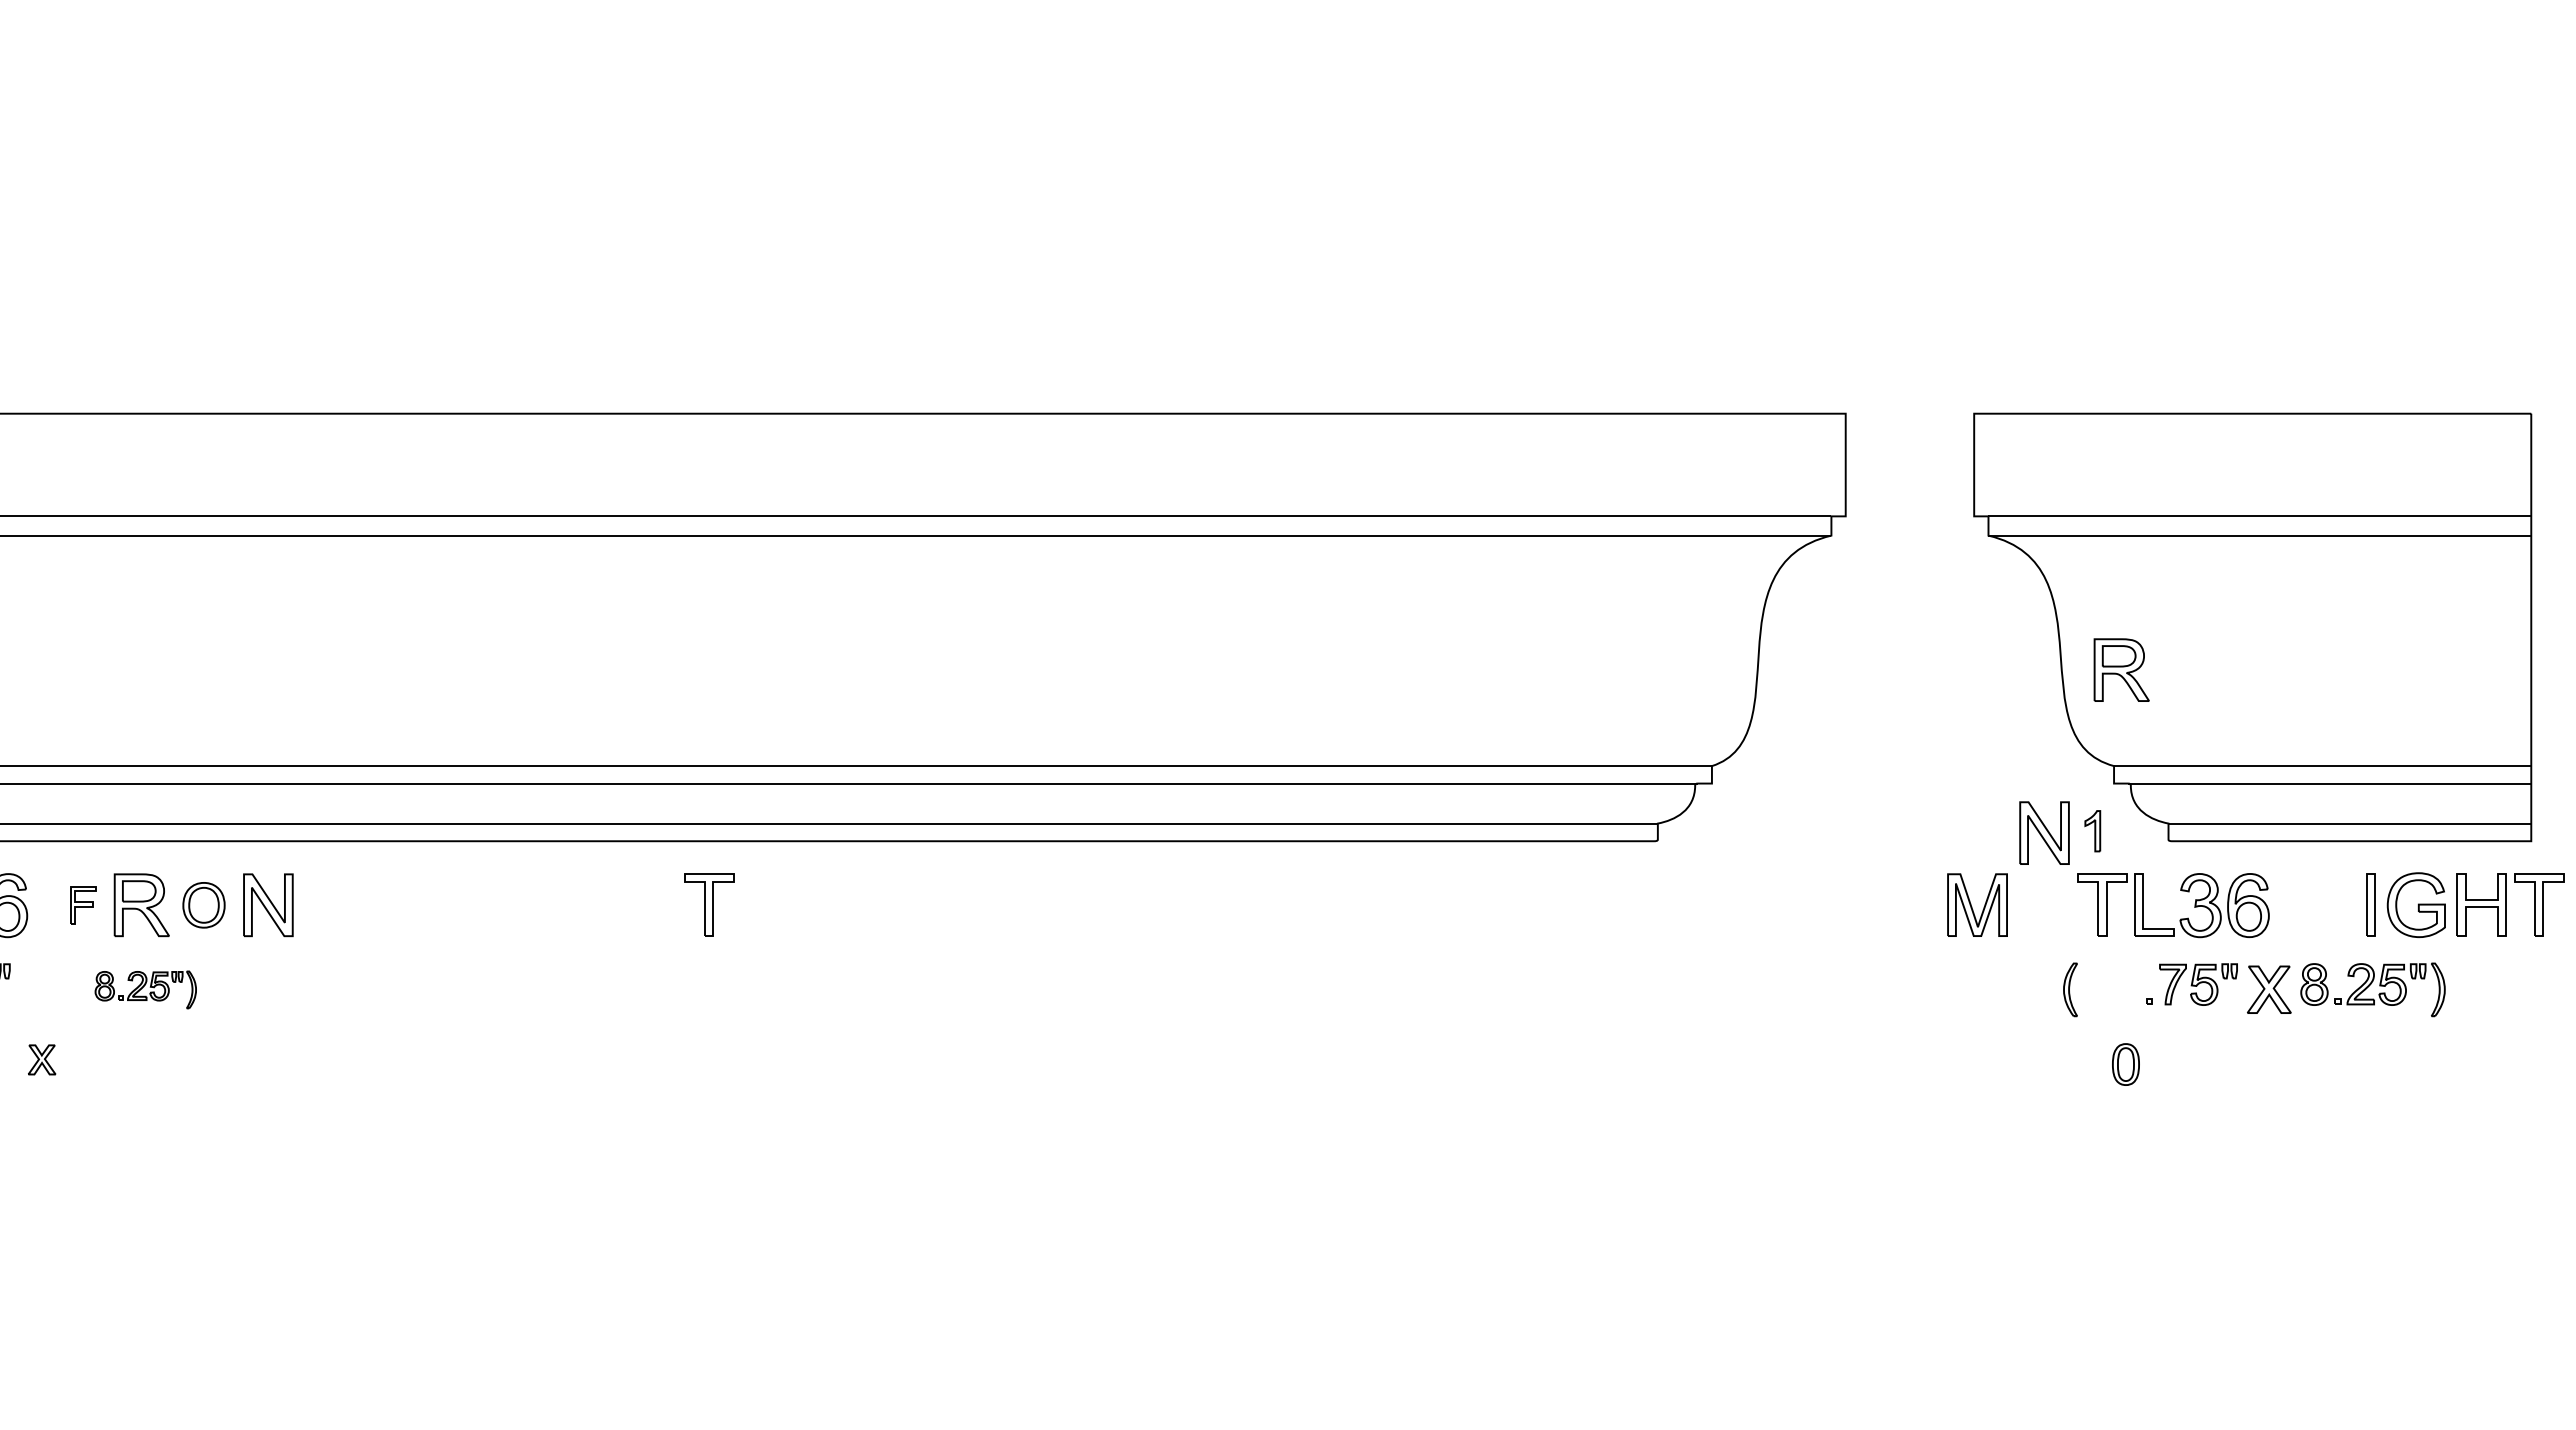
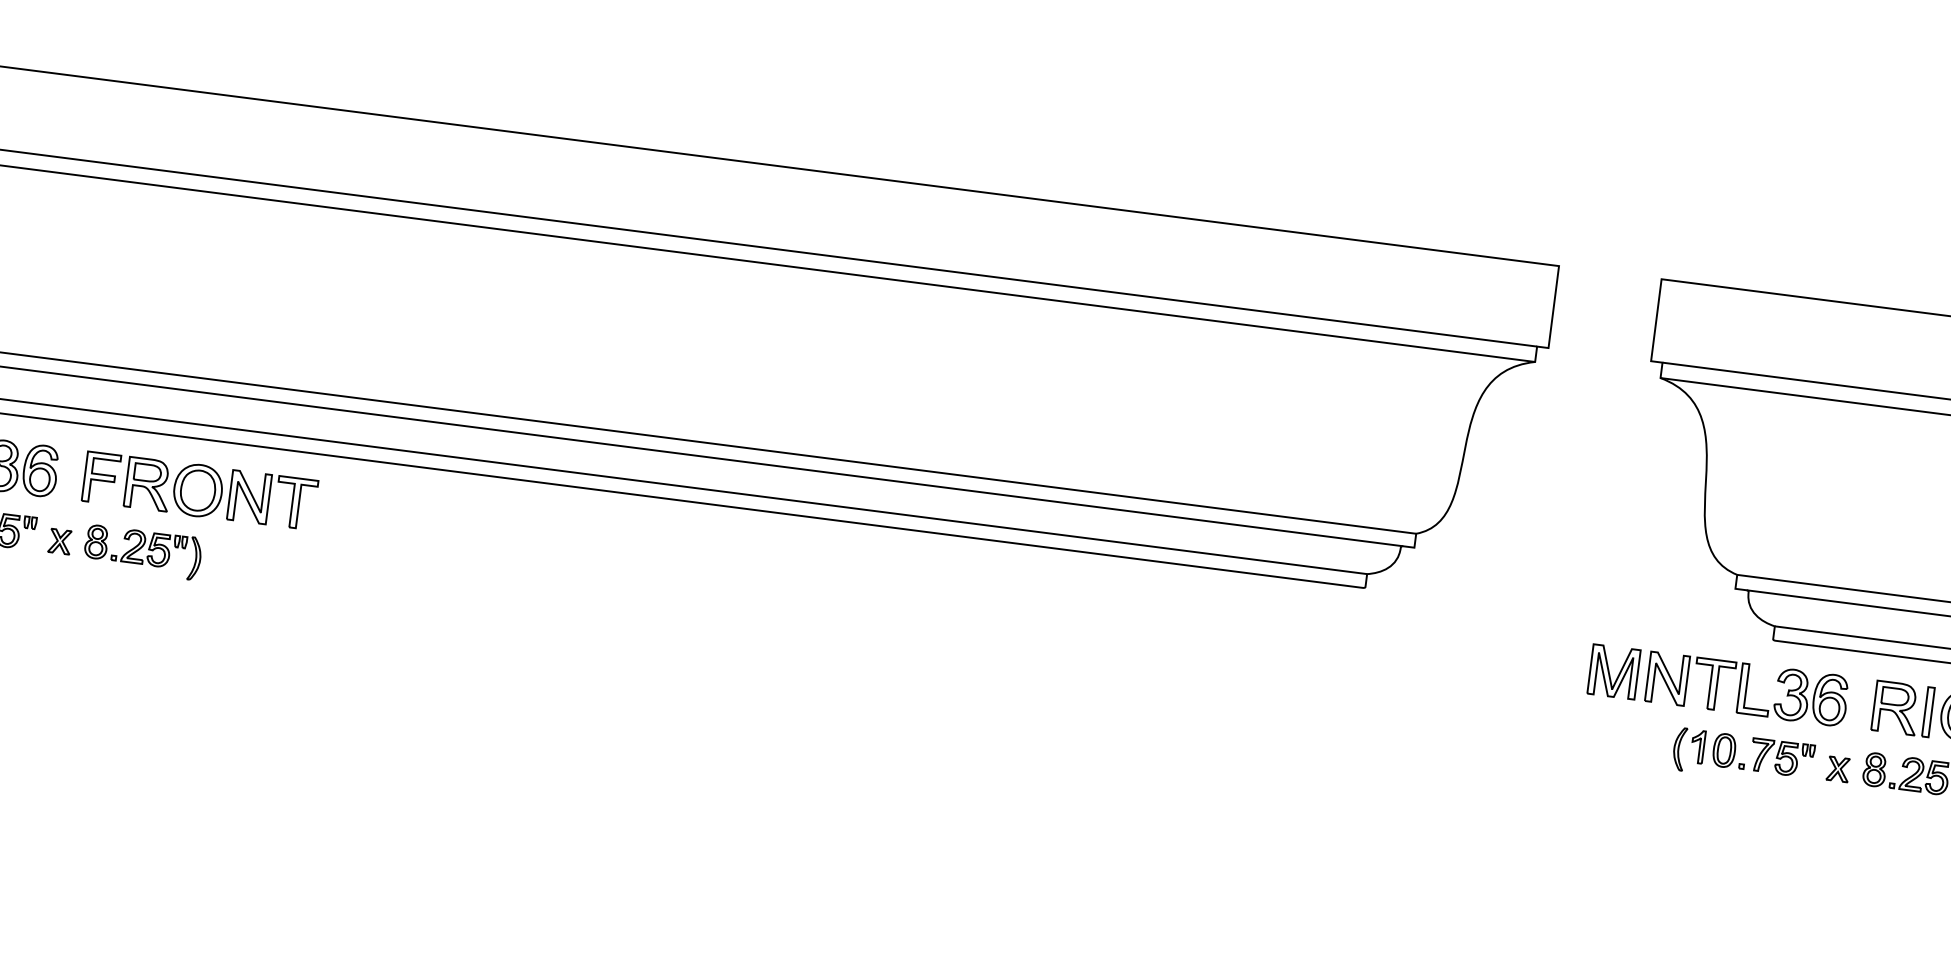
part: (2121, 669) -> (1895, 707), moved
part: (2092, 831) -> (1697, 747), moved
part: (2044, 832) -> (1667, 678), moved
part: (82, 904) -> (101, 477), size x1.67
part: (709, 904) -> (295, 502), moved
part: (203, 905) -> (197, 490), size x1.43
part: (145, 989) -> (142, 551), size x1.43
part: (2269, 989) -> (1838, 769), size x0.62
part: (42, 1059) -> (60, 541), moved
part: (2125, 1064) -> (1724, 750), moved

